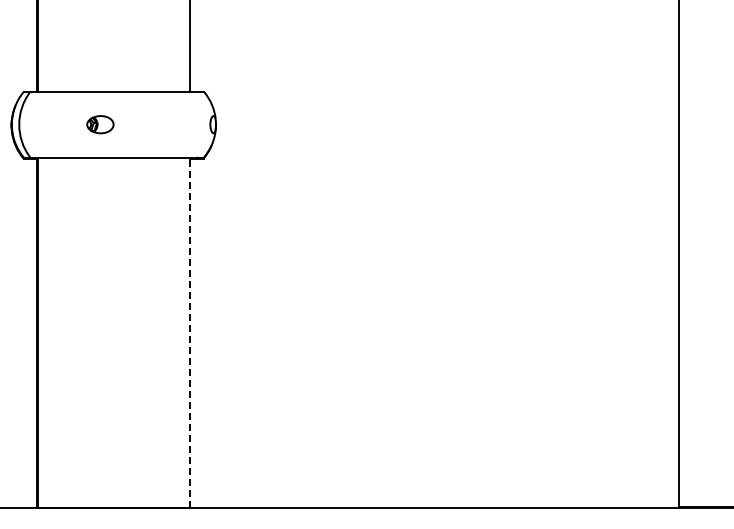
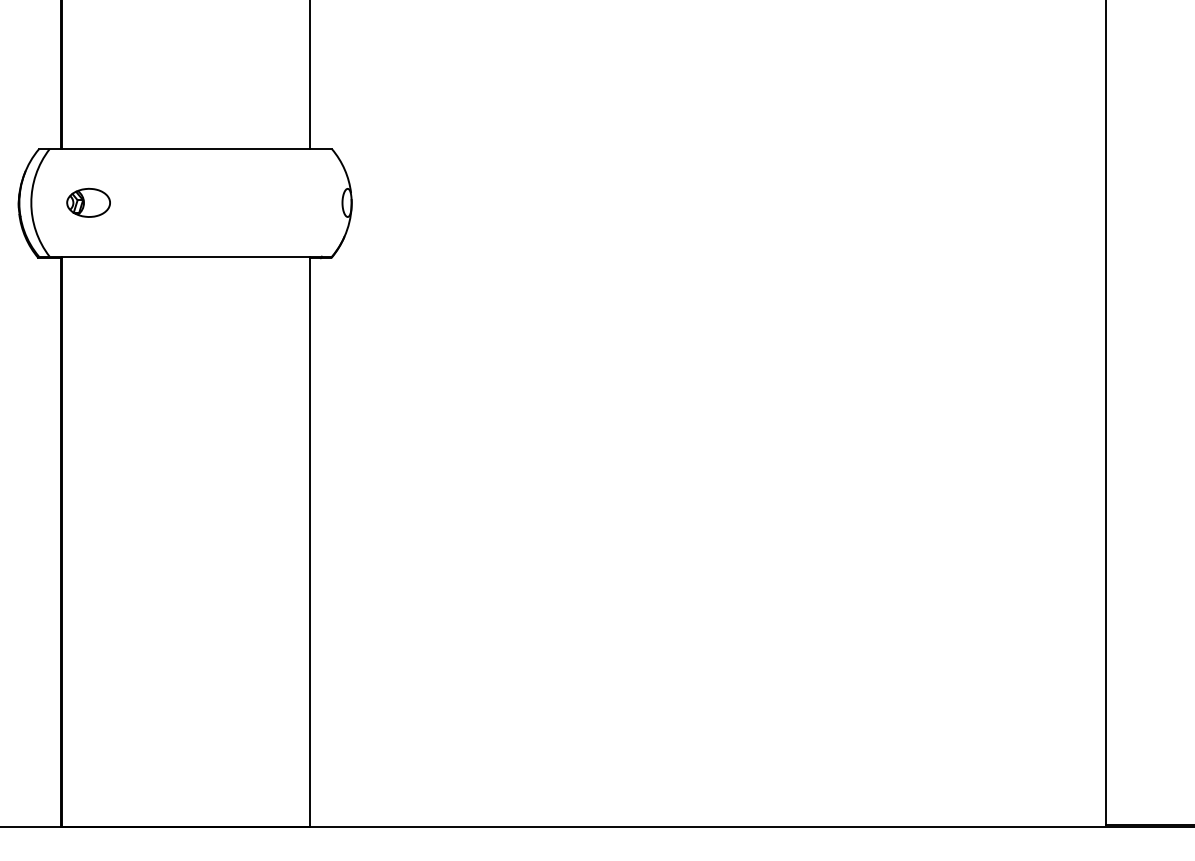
part: (100, 124) -> (88, 202), moved
line: (190, 332) -> (310, 541), dashed -> solid

